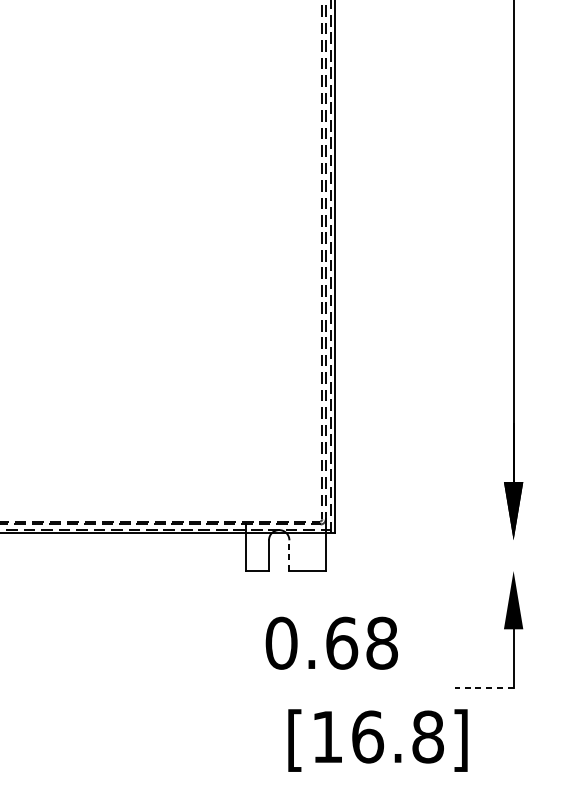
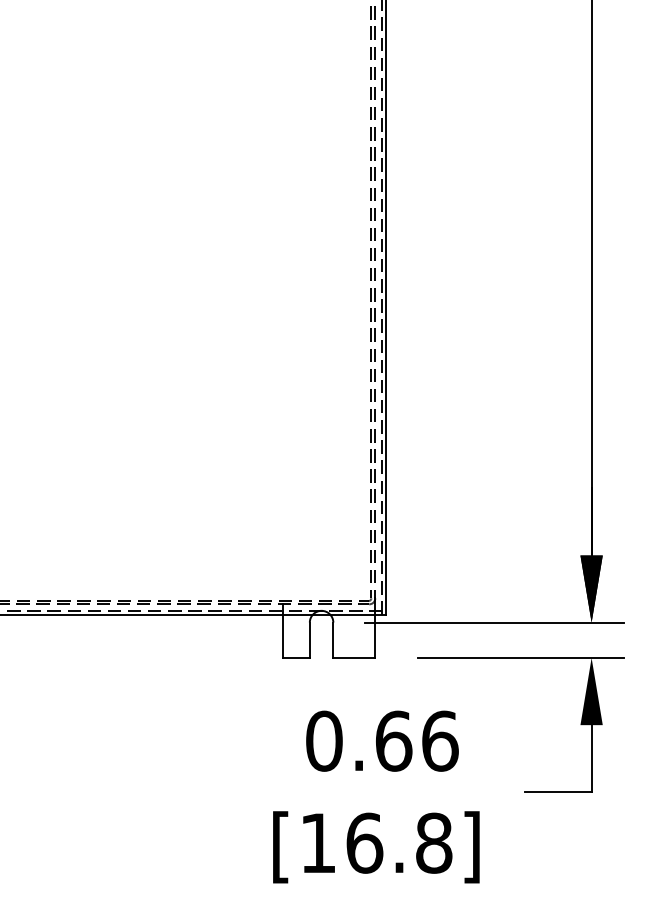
line: (428, 540) -> (493, 622), added
line: (289, 555) -> (333, 640), dashed -> solid
line: (451, 571) -> (520, 658), added
text: (382, 642) -> (440, 740), 0.68 -> 0.66
line: (484, 687) -> (558, 792), dashed -> solid
text: (378, 740) -> (376, 847), moved

